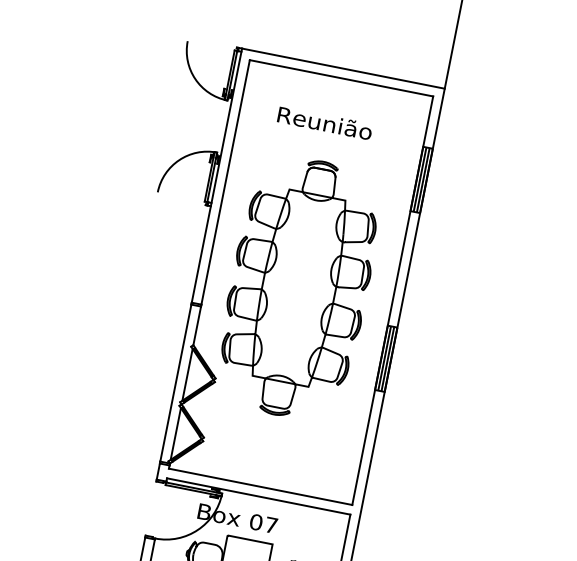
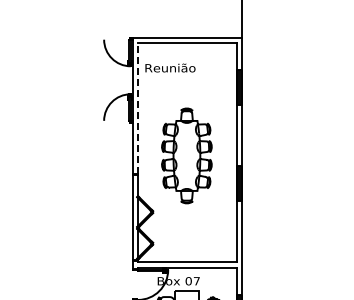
text: (325, 122) -> (170, 67), moved
line: (226, 181) -> (138, 108), solid -> dashed
part: (298, 287) -> (186, 155), size x0.7

